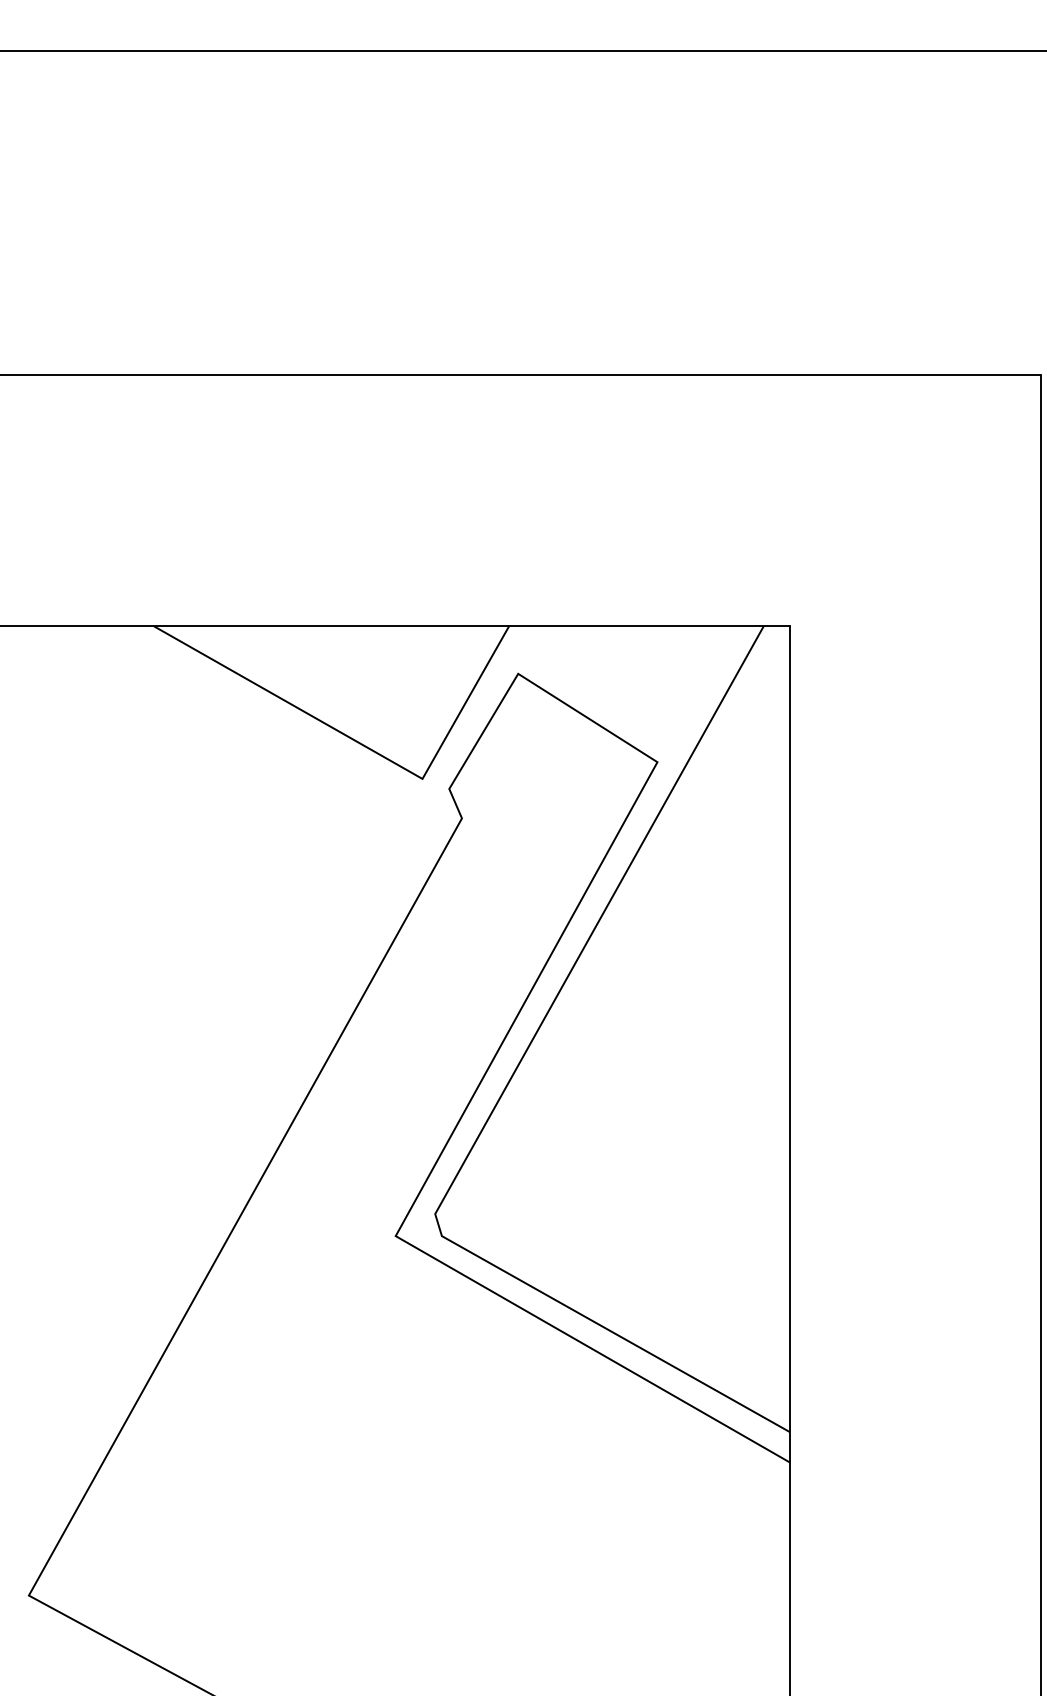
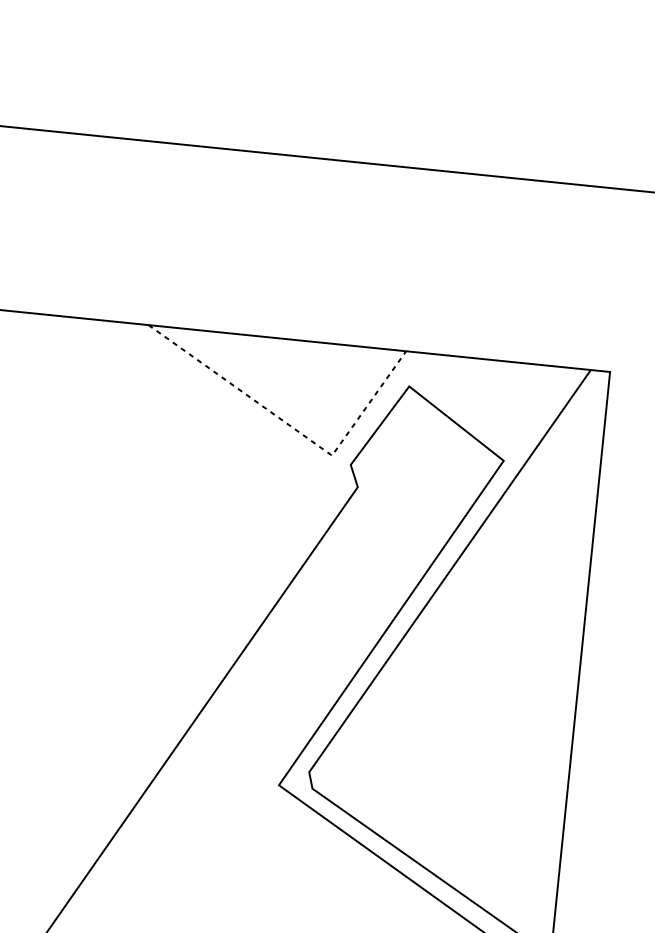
line: (365, 746) -> (293, 427), solid -> dashed

